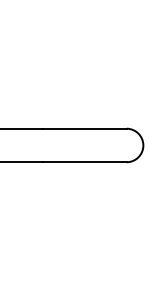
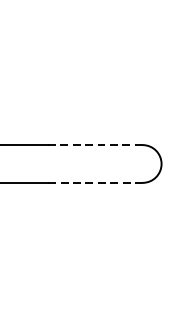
line: (84, 128) -> (95, 144), solid -> dashed
line: (84, 162) -> (95, 183), solid -> dashed

